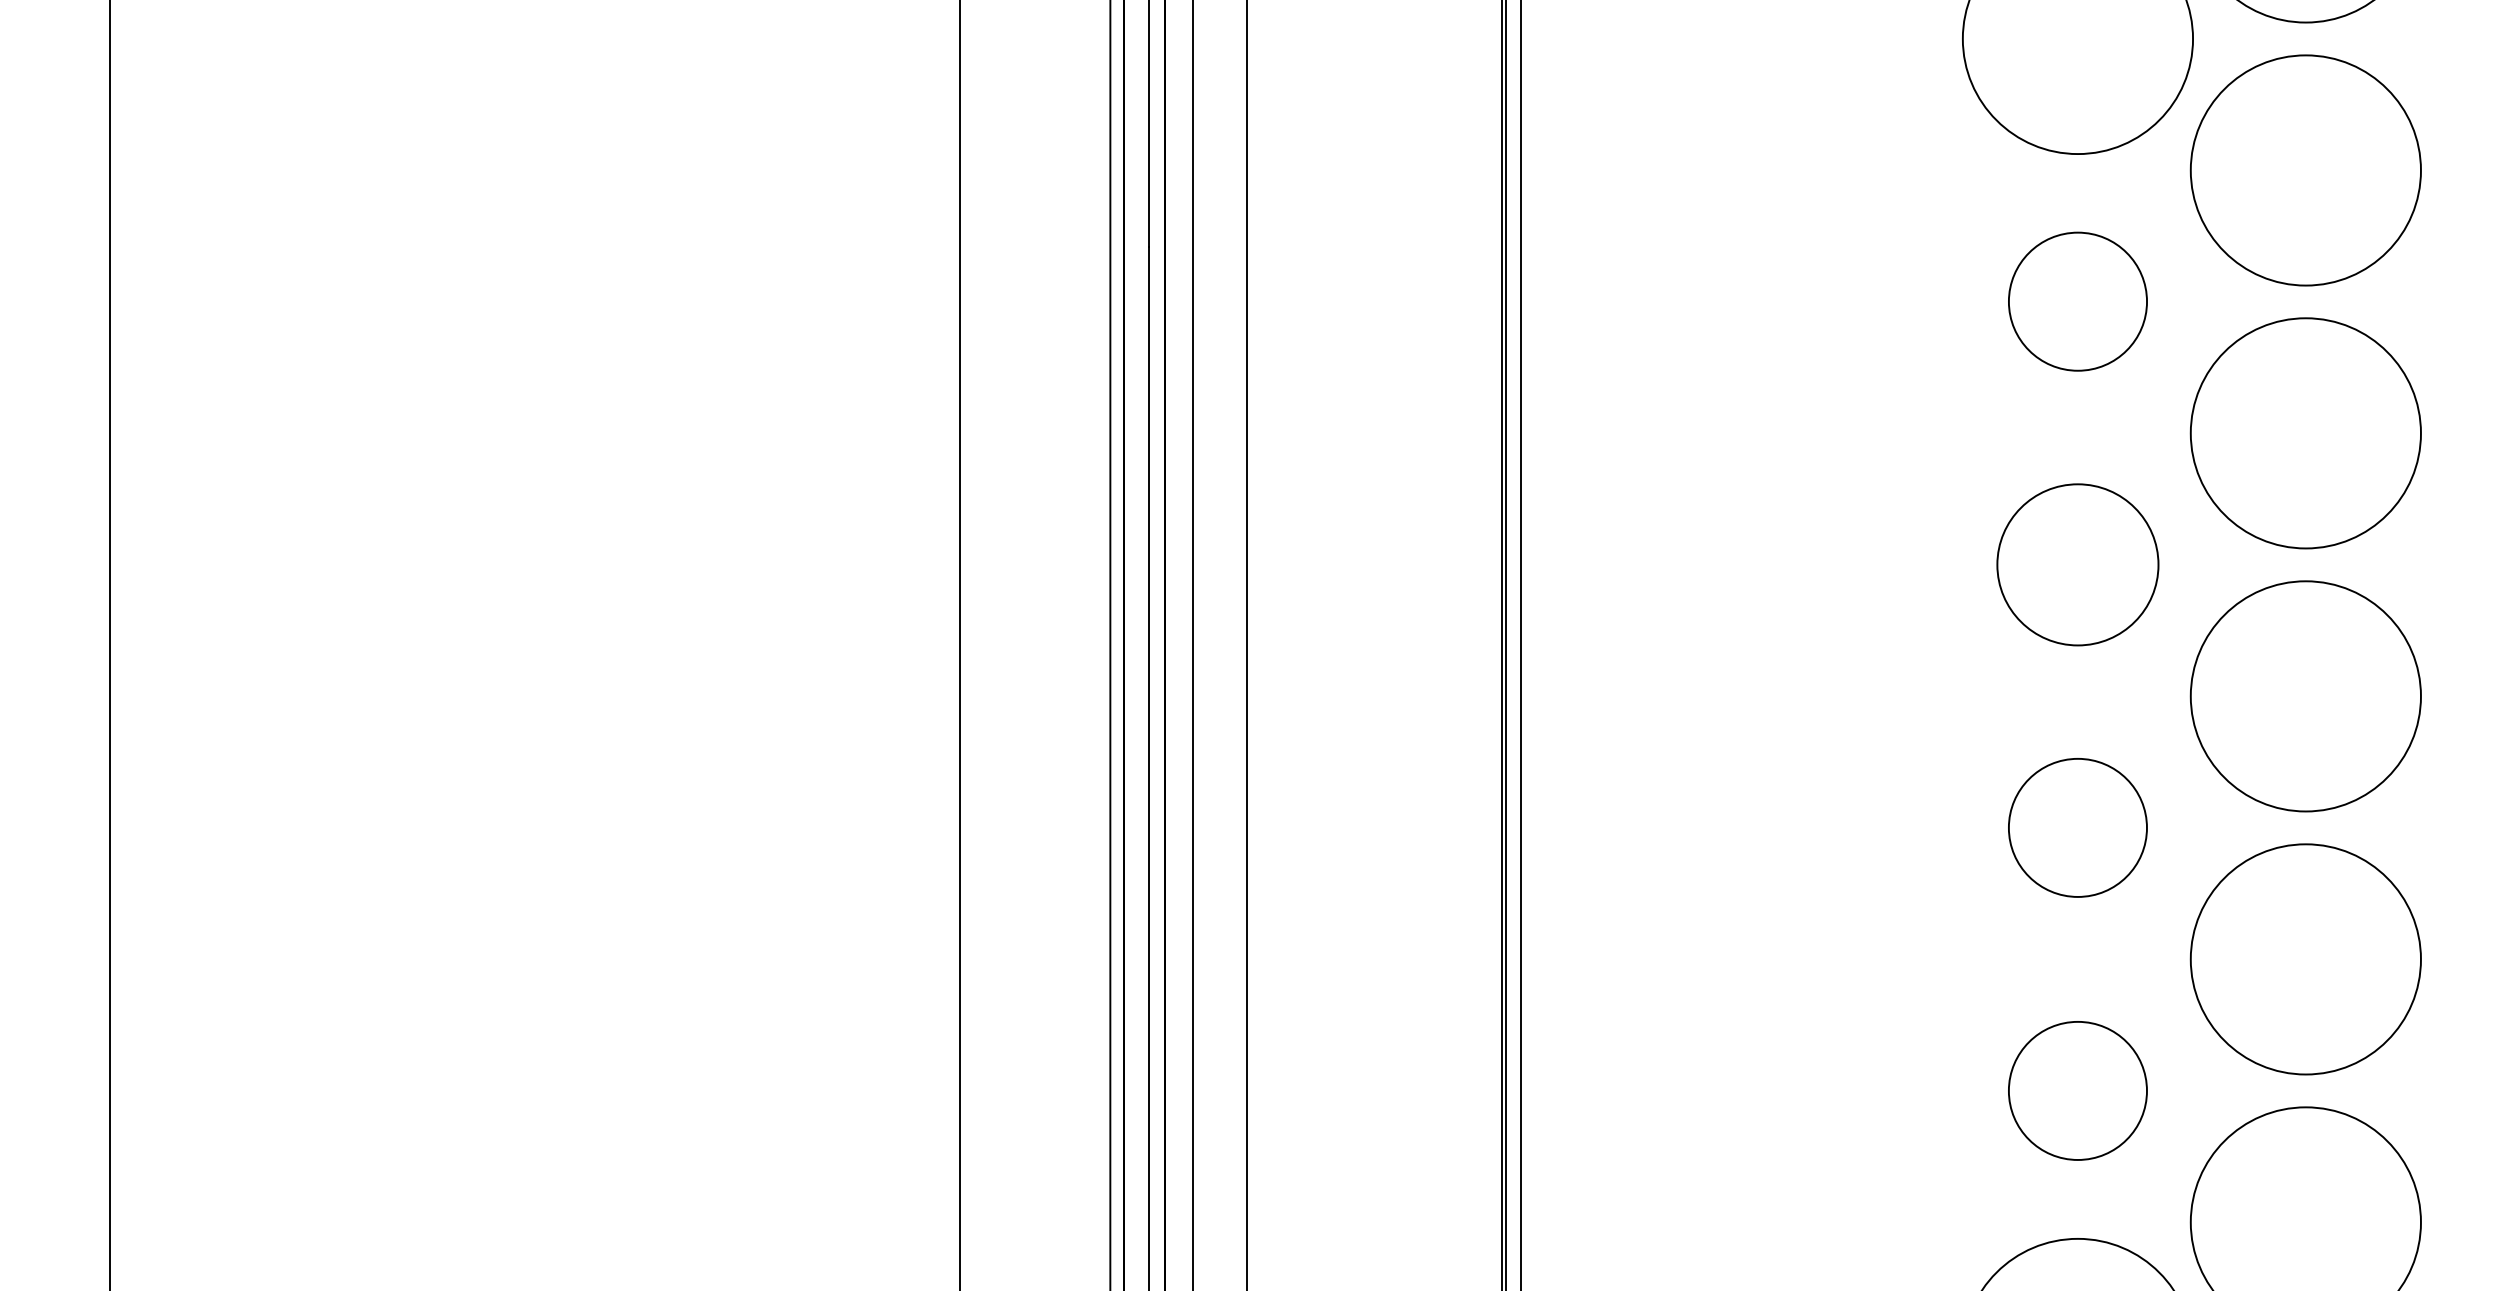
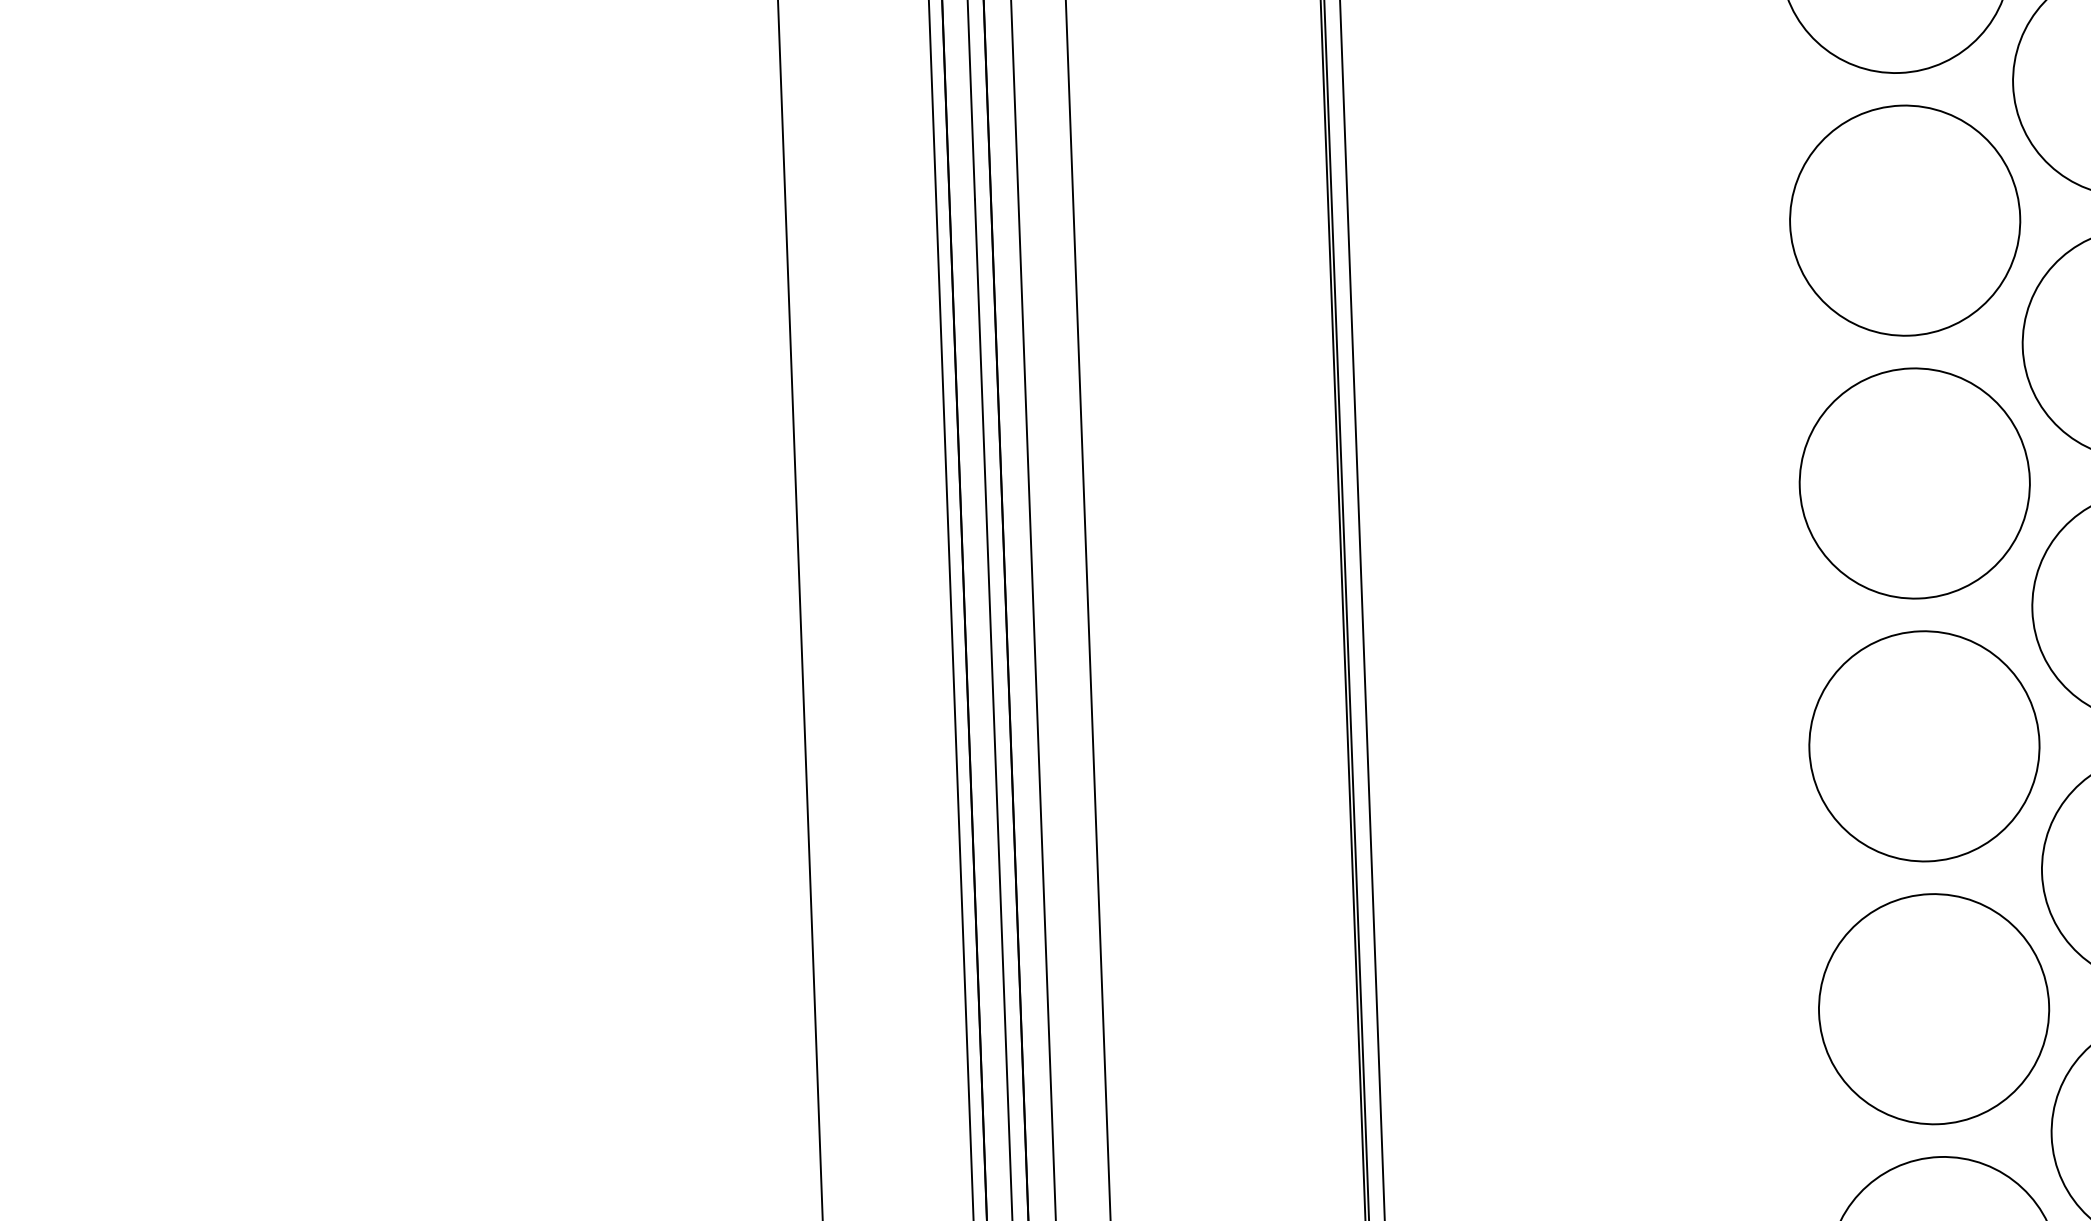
circle: (2077, 301) -> (1904, 220), size x1.67
circle: (2077, 564) -> (1914, 483), size x1.43
circle: (2077, 827) -> (1923, 745), size x1.67
circle: (2077, 1090) -> (1933, 1008), size x1.67

